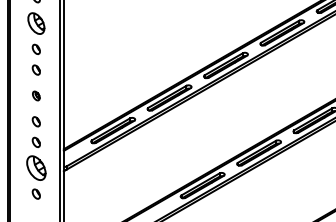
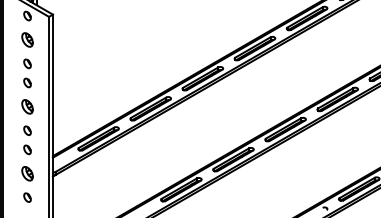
part: (36, 23) -> (27, 39), size x0.71
part: (36, 95) -> (27, 106), size x1.67
part: (36, 168) -> (27, 173), size x0.62

